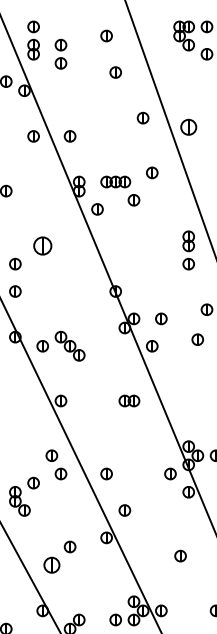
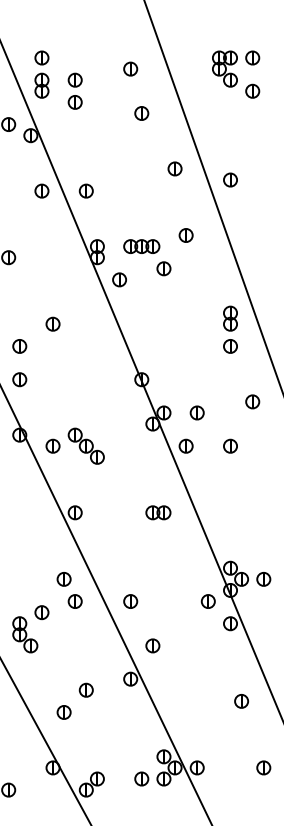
part: (188, 126) -> (230, 179), size x0.71
part: (42, 245) -> (52, 323), size x0.62
part: (197, 339) -> (230, 445), moved
part: (180, 556) -> (241, 701), moved
part: (51, 565) -> (63, 712), size x0.71

